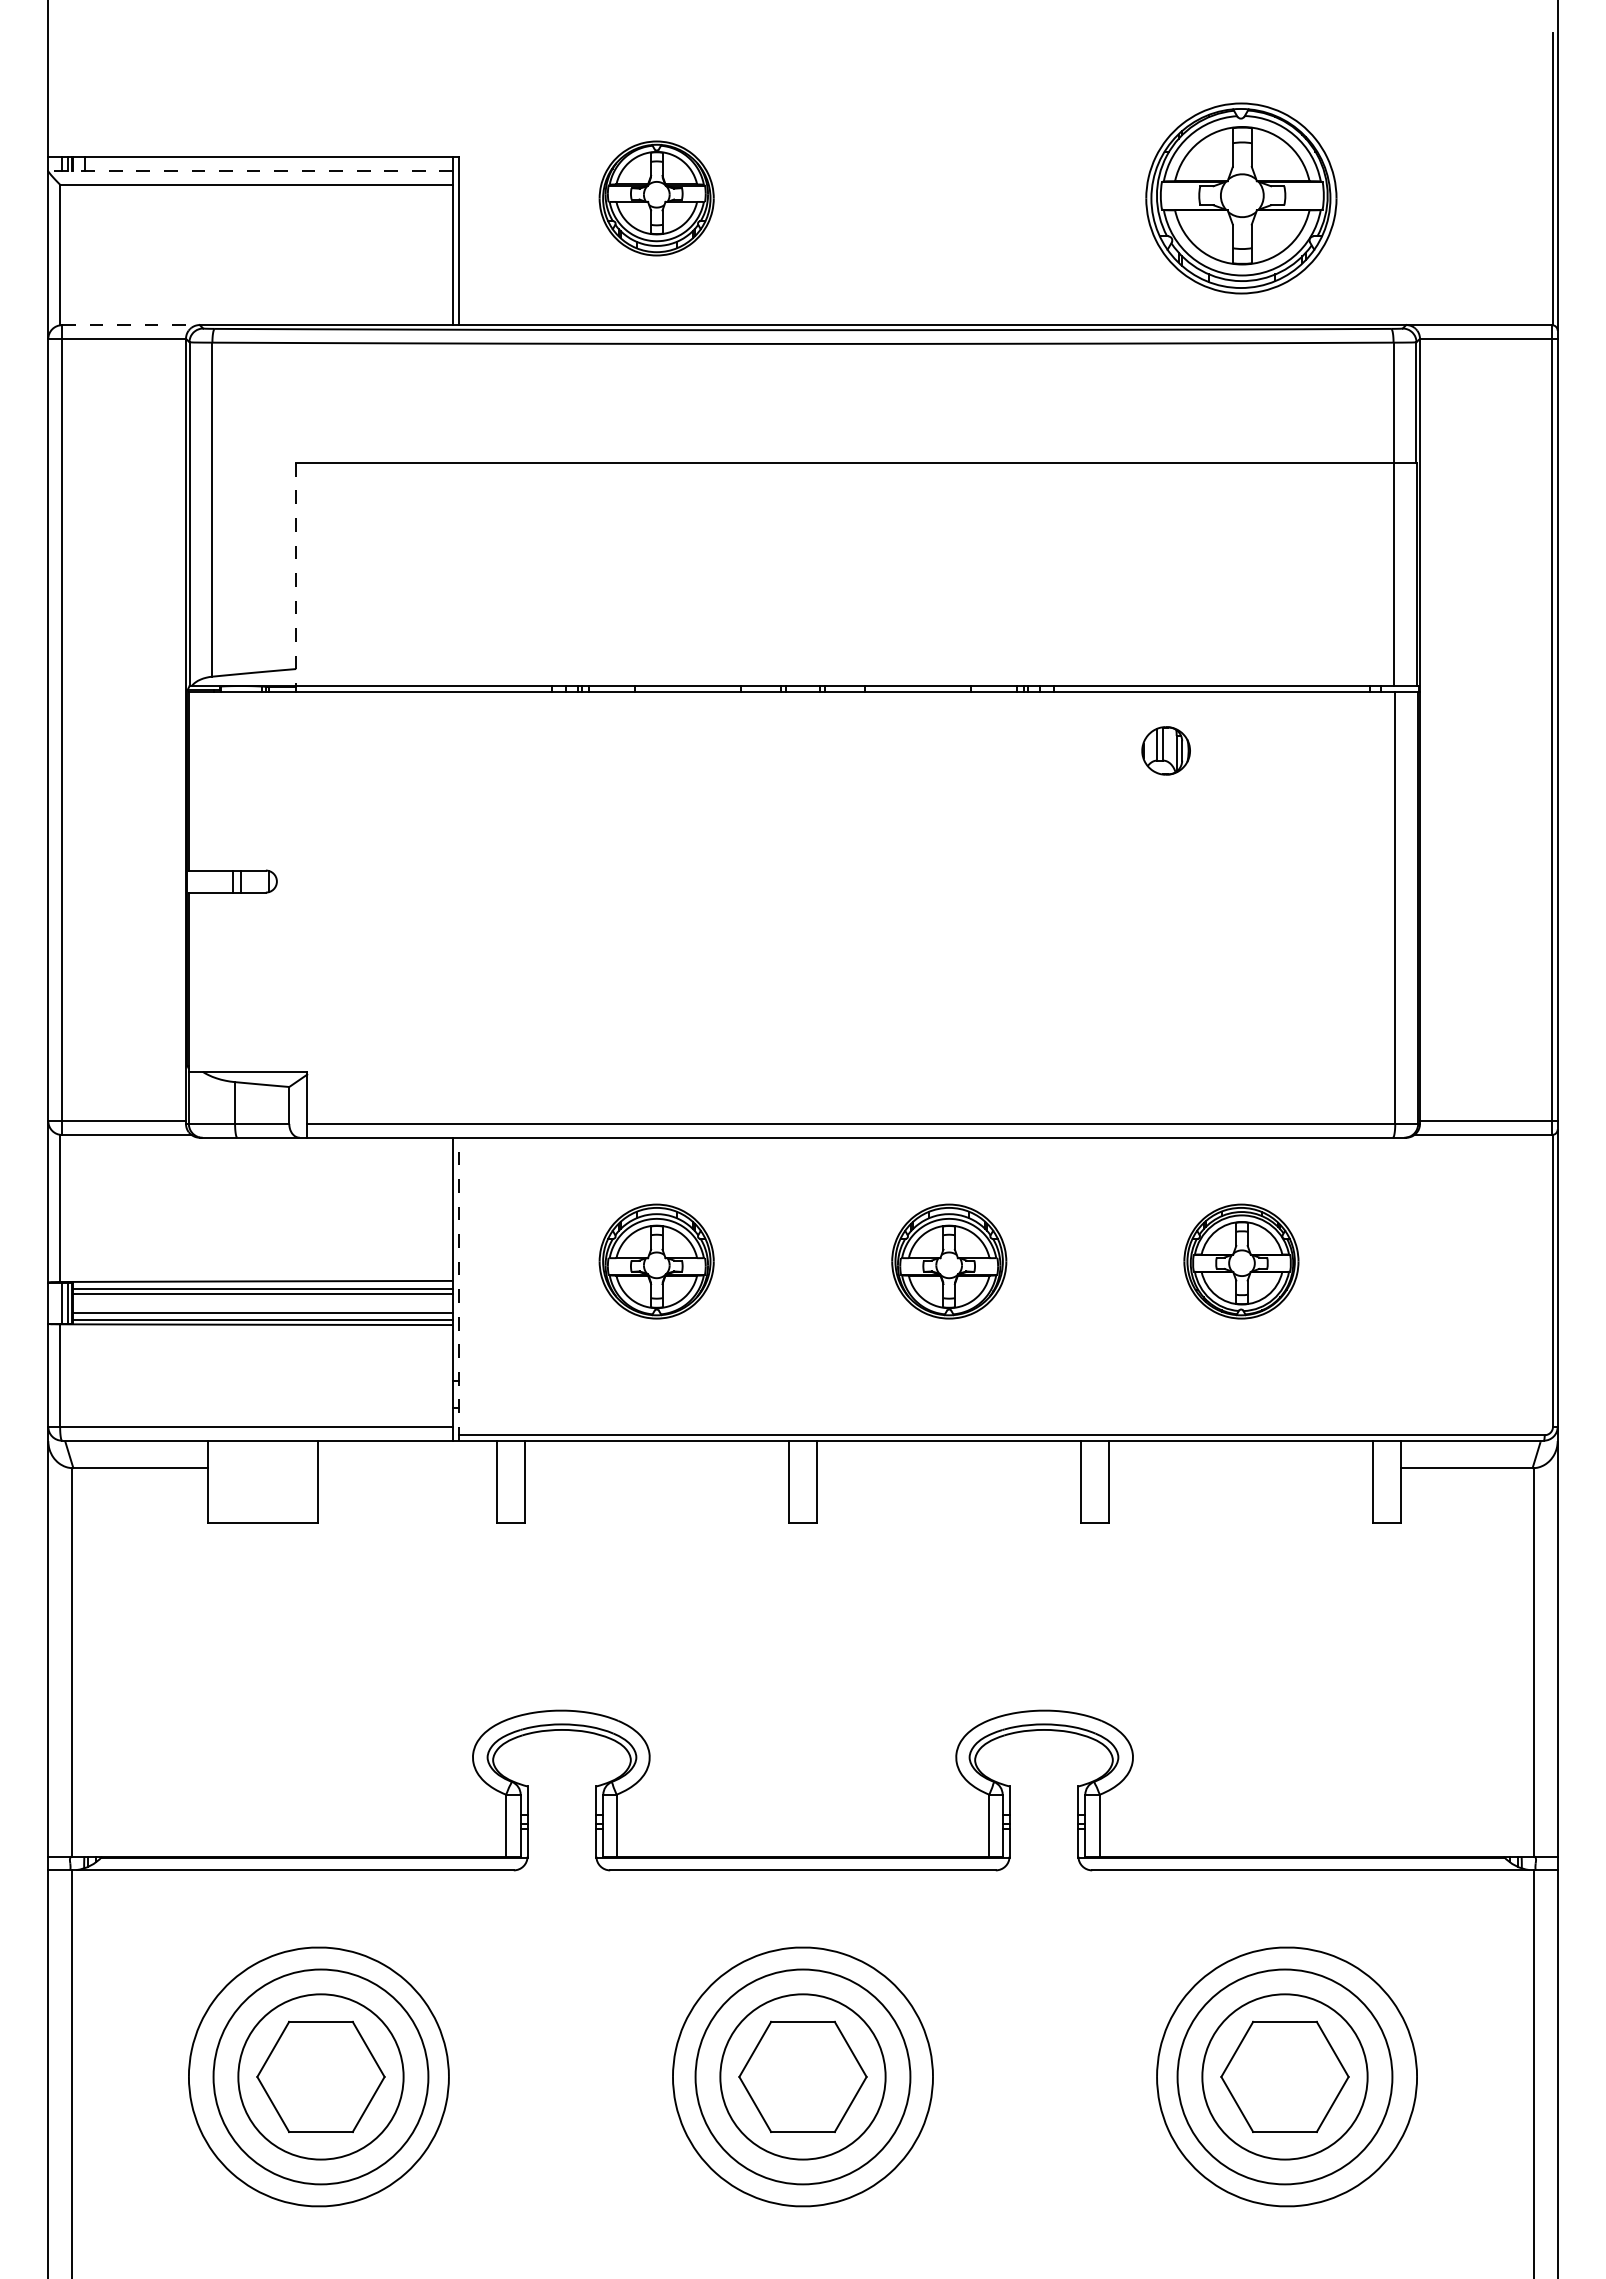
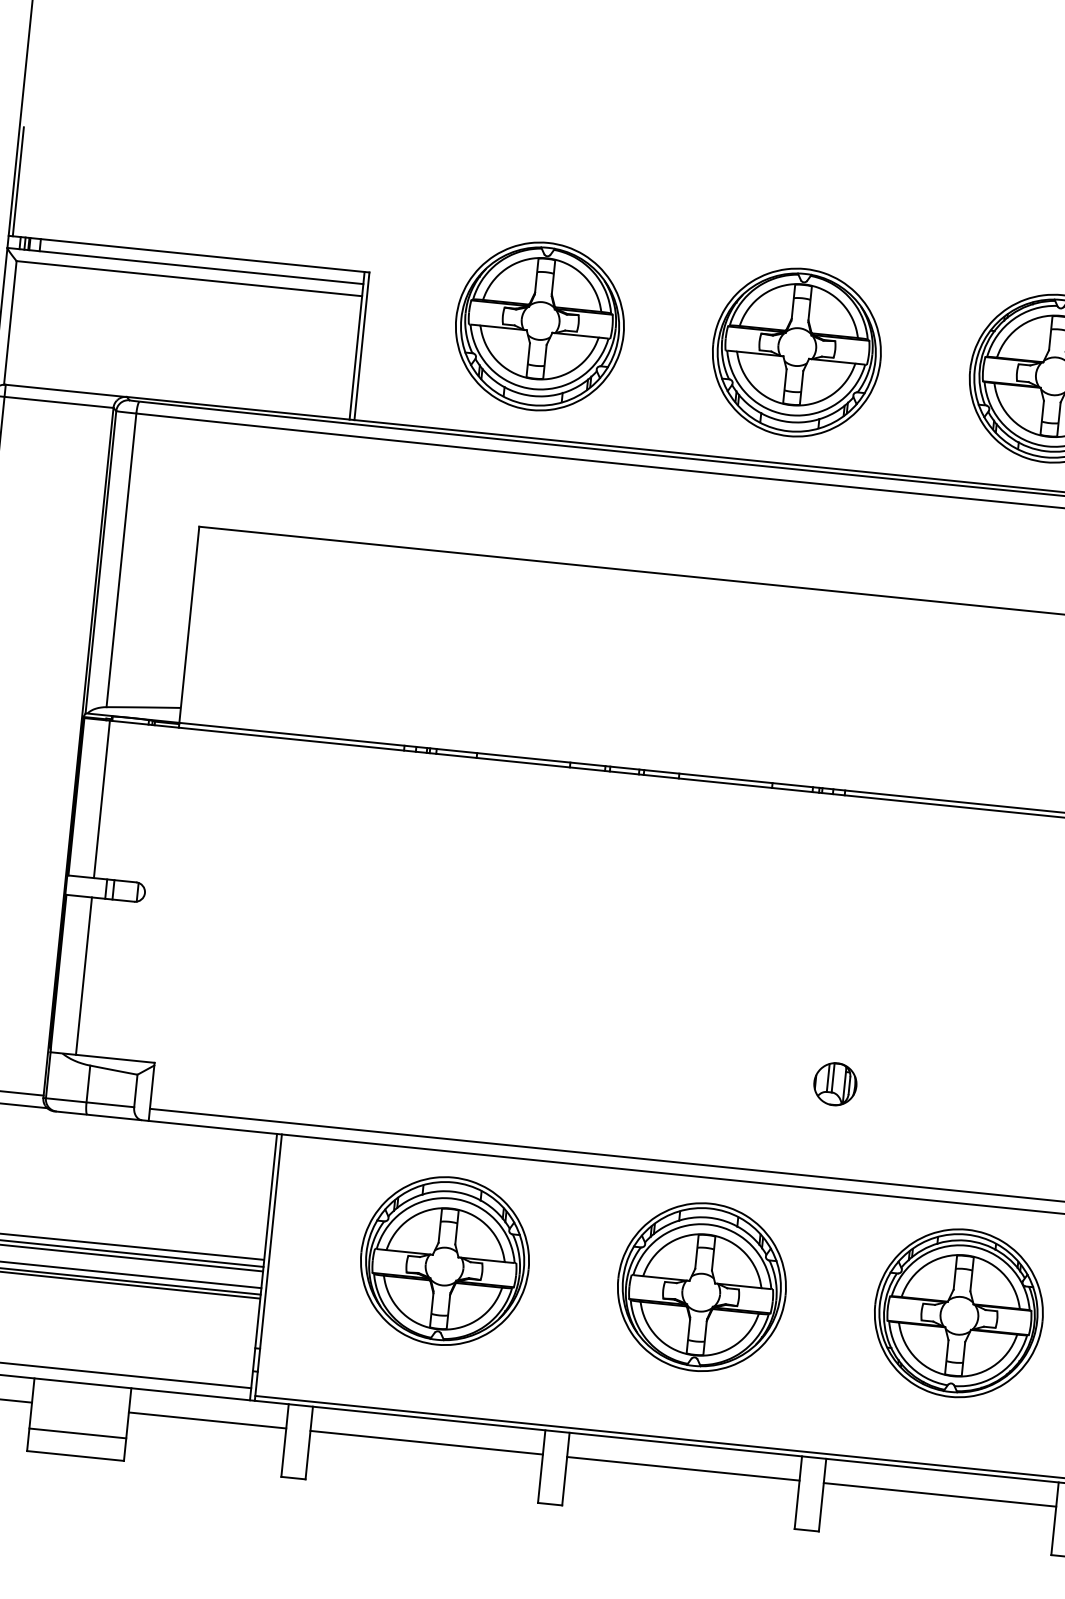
line: (53, 95) -> (18, 182), added
line: (250, 170) -> (185, 265), dashed -> solid
part: (656, 198) -> (539, 326), size x1.67
part: (949, 198) -> (797, 352), added
line: (130, 325) -> (65, 391), dashed -> solid
line: (296, 574) -> (189, 624), dashed -> solid
part: (1165, 750) -> (834, 1083), moved
line: (217, 780) -> (101, 798), added
line: (217, 981) -> (83, 975), added
part: (656, 1261) -> (444, 1260), size x1.67
part: (949, 1261) -> (702, 1287), size x1.67
part: (1241, 1261) -> (958, 1313), size x1.67
line: (458, 1288) -> (268, 1266), dashed -> solid
line: (407, 1468) -> (207, 1420), added
line: (656, 1468) -> (426, 1442), added
line: (948, 1468) -> (682, 1468), added
line: (1240, 1468) -> (939, 1495), added
line: (263, 1497) -> (78, 1433), added

